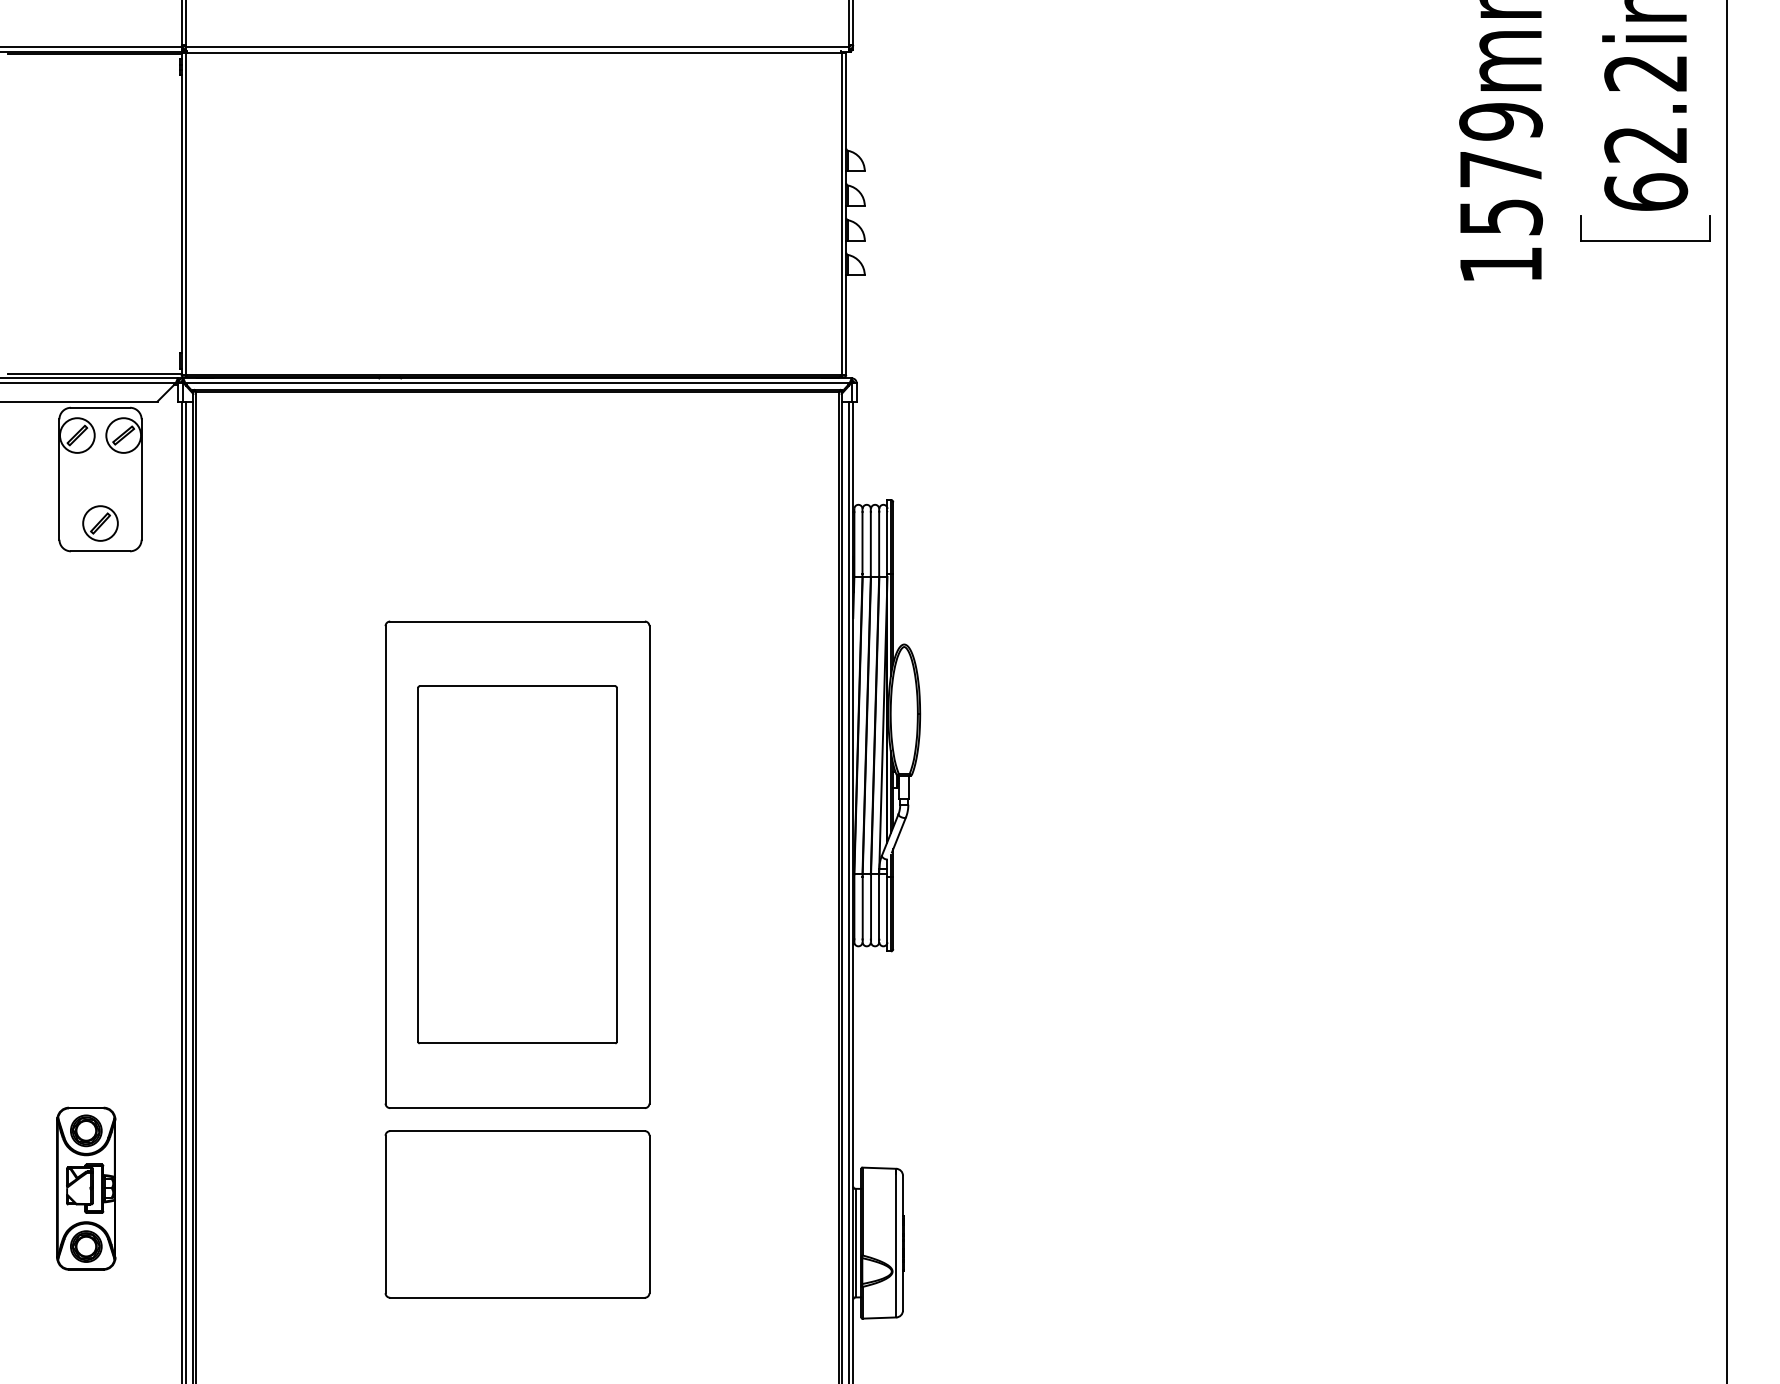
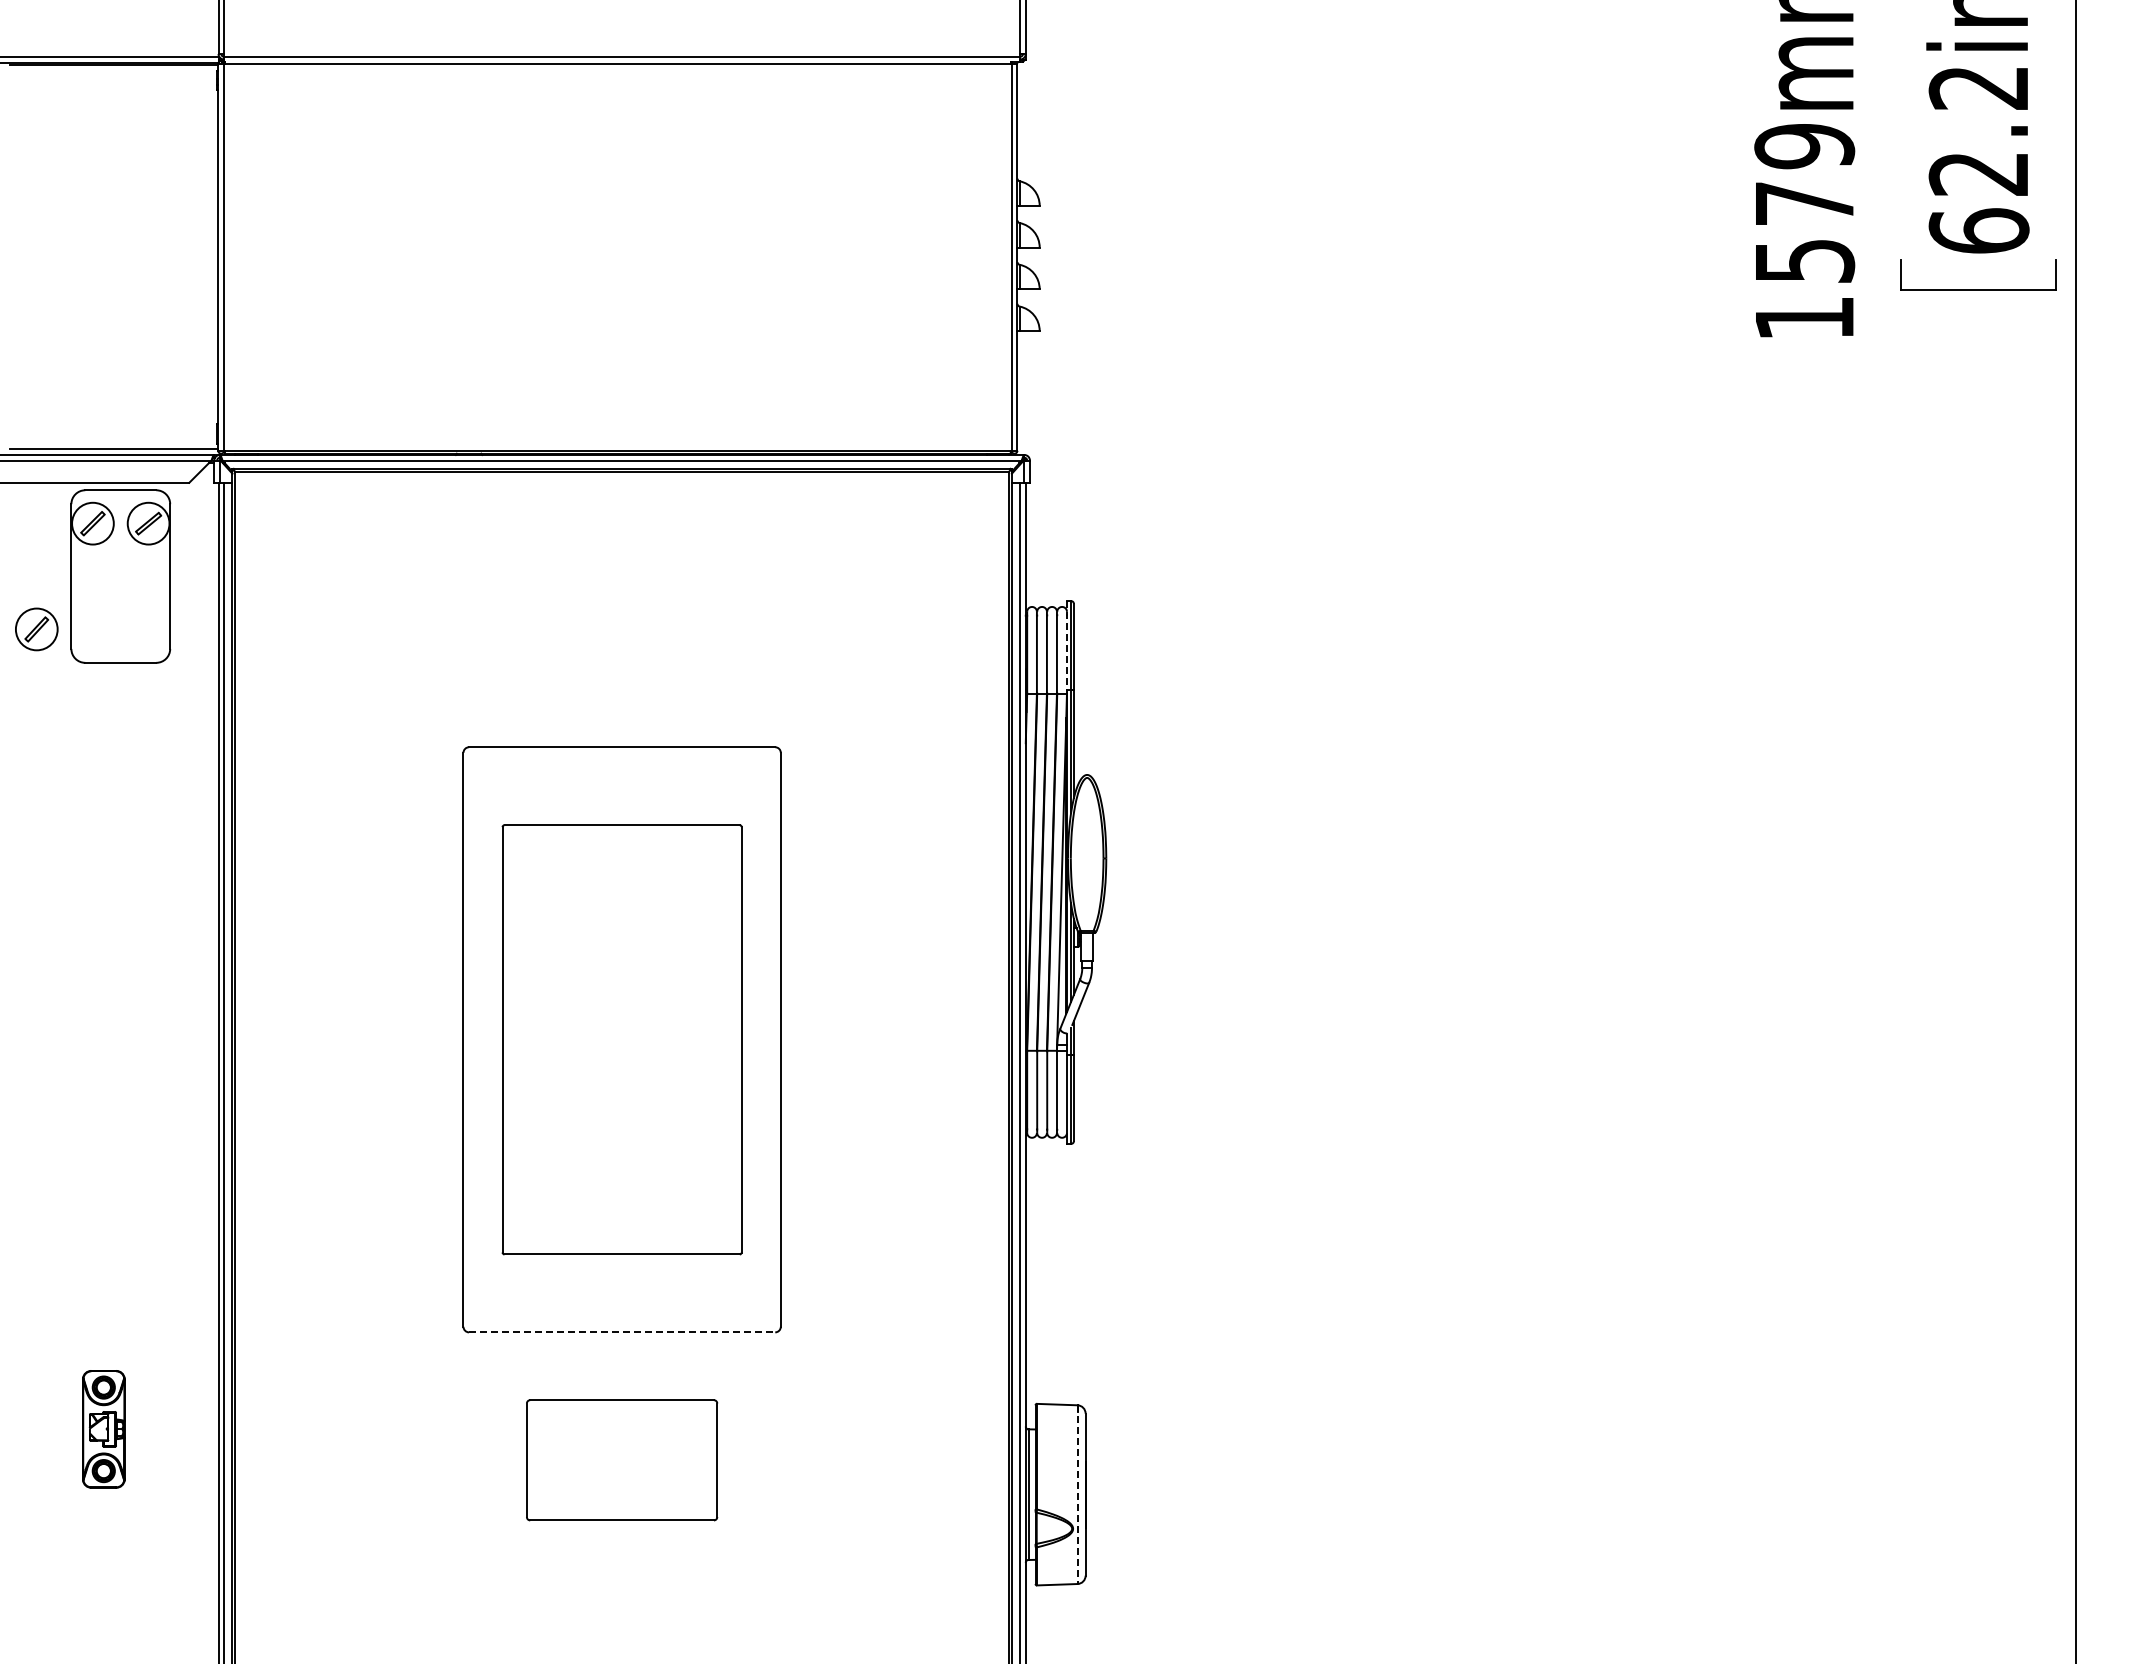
part: (100, 523) -> (36, 629), moved
line: (887, 536) -> (1066, 645), solid -> dashed
line: (517, 1108) -> (622, 1332), solid -> dashed
part: (86, 1188) -> (103, 1429), size x0.6
part: (516, 1214) -> (621, 1460), size x0.6
line: (896, 1243) -> (1077, 1495), solid -> dashed

